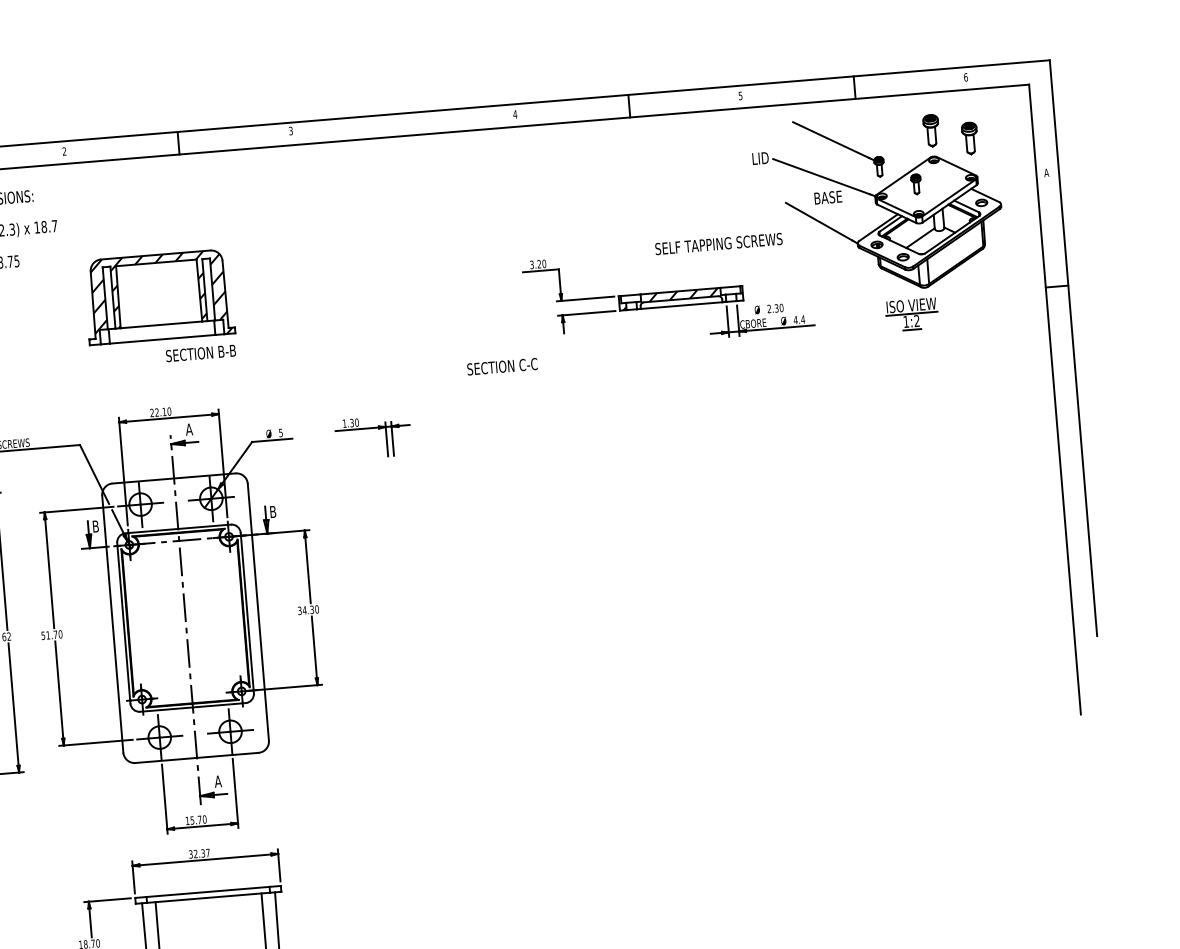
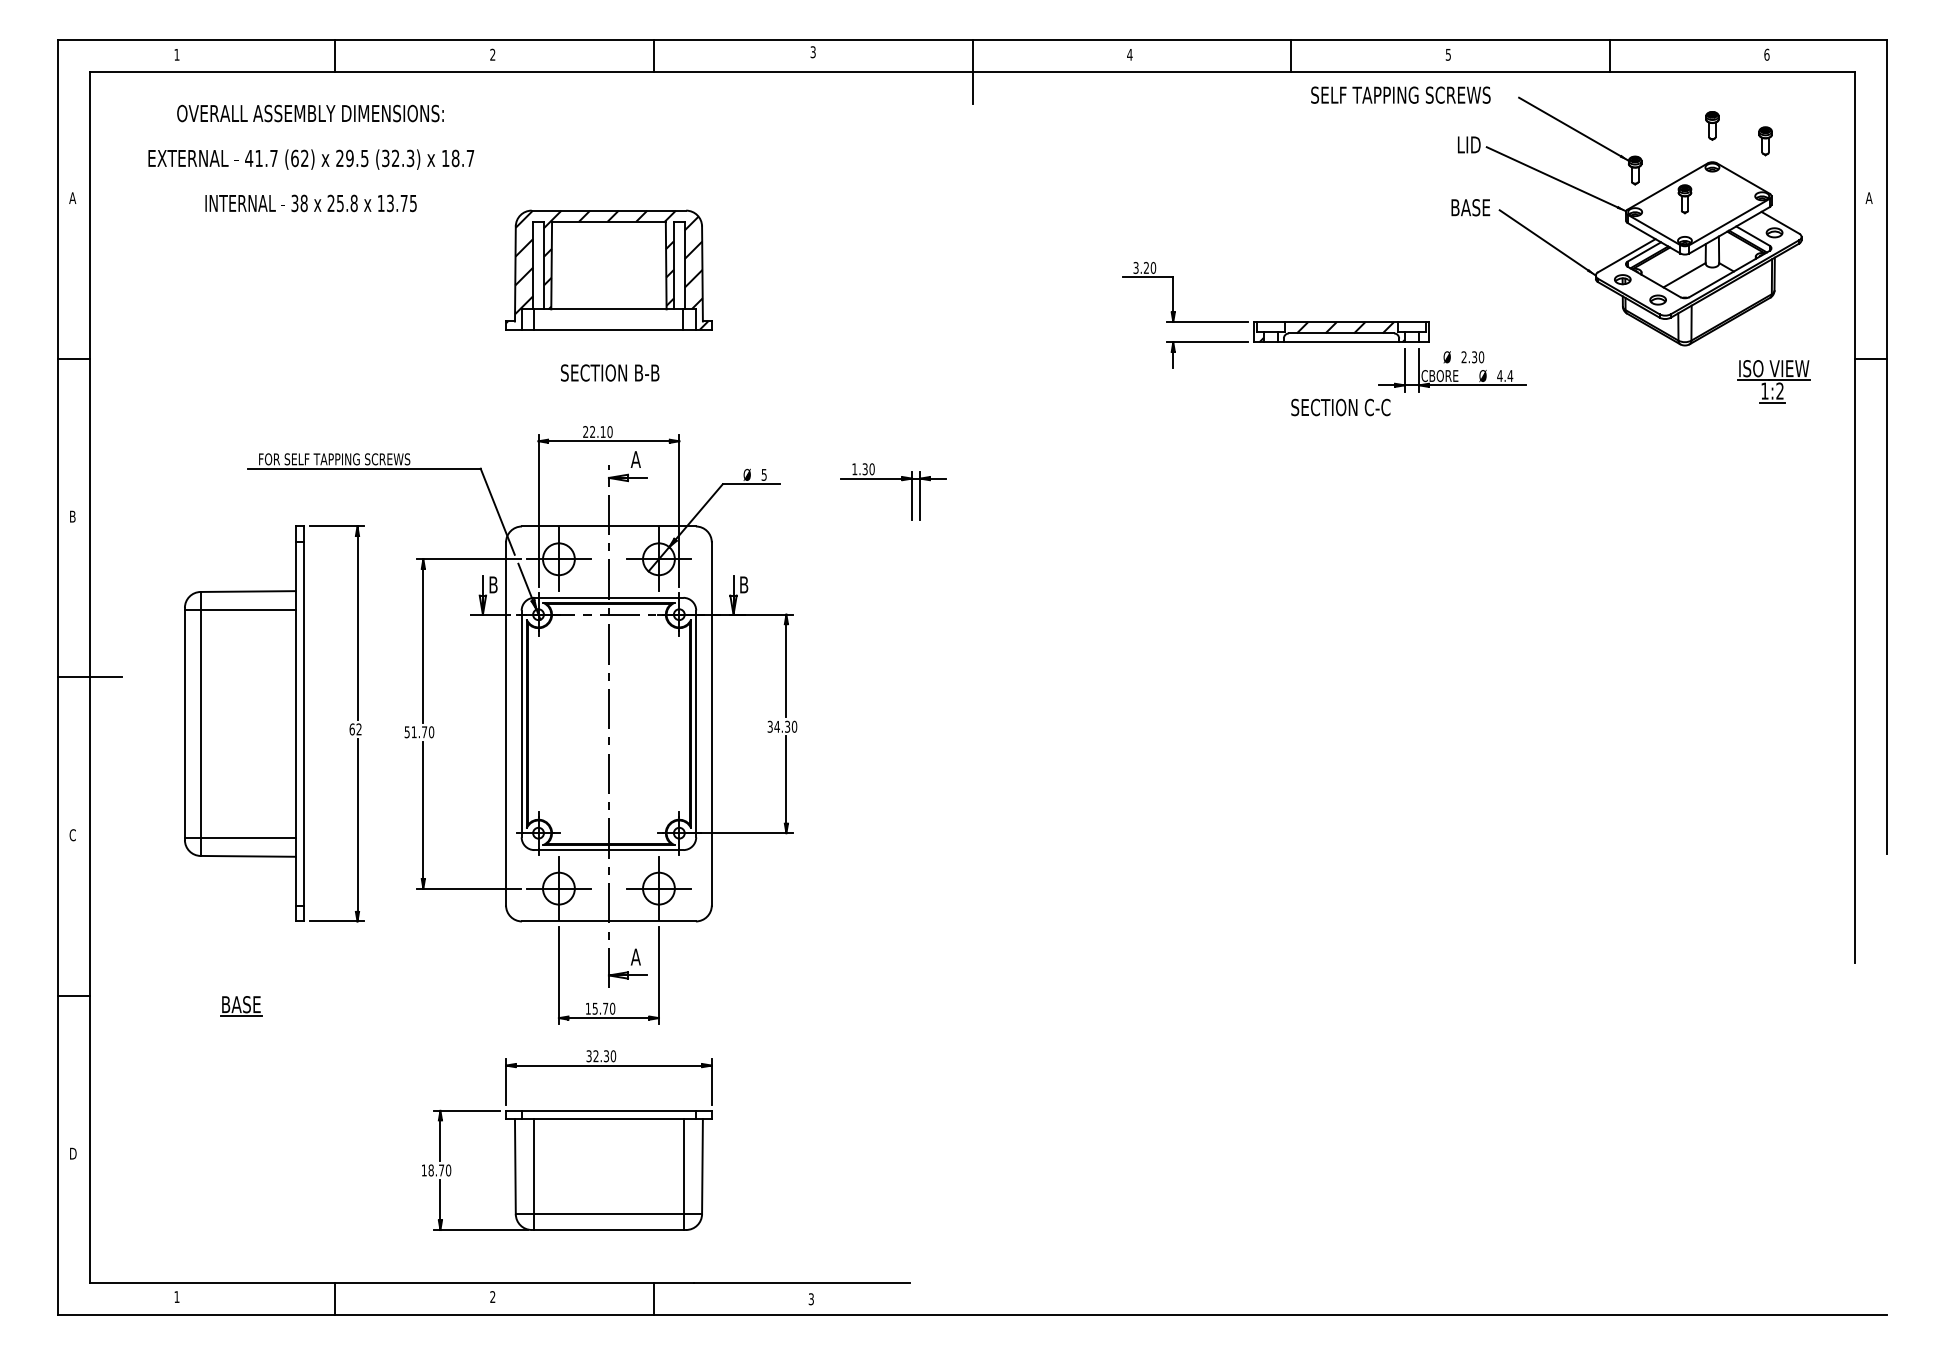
part: (931, 130) -> (1712, 125), size x0.62
line: (404, 136) -> (972, 72), added
part: (969, 138) -> (1765, 141), size x0.62
text: (828, 197) -> (1470, 207), moved
text: (718, 243) -> (1400, 94), moved
part: (911, 314) -> (1773, 381), moved
text: (201, 353) -> (610, 372), moved
text: (502, 366) -> (1340, 407), moved
text: (208, 853) -> (613, 1056), 32.37 -> 32.30

